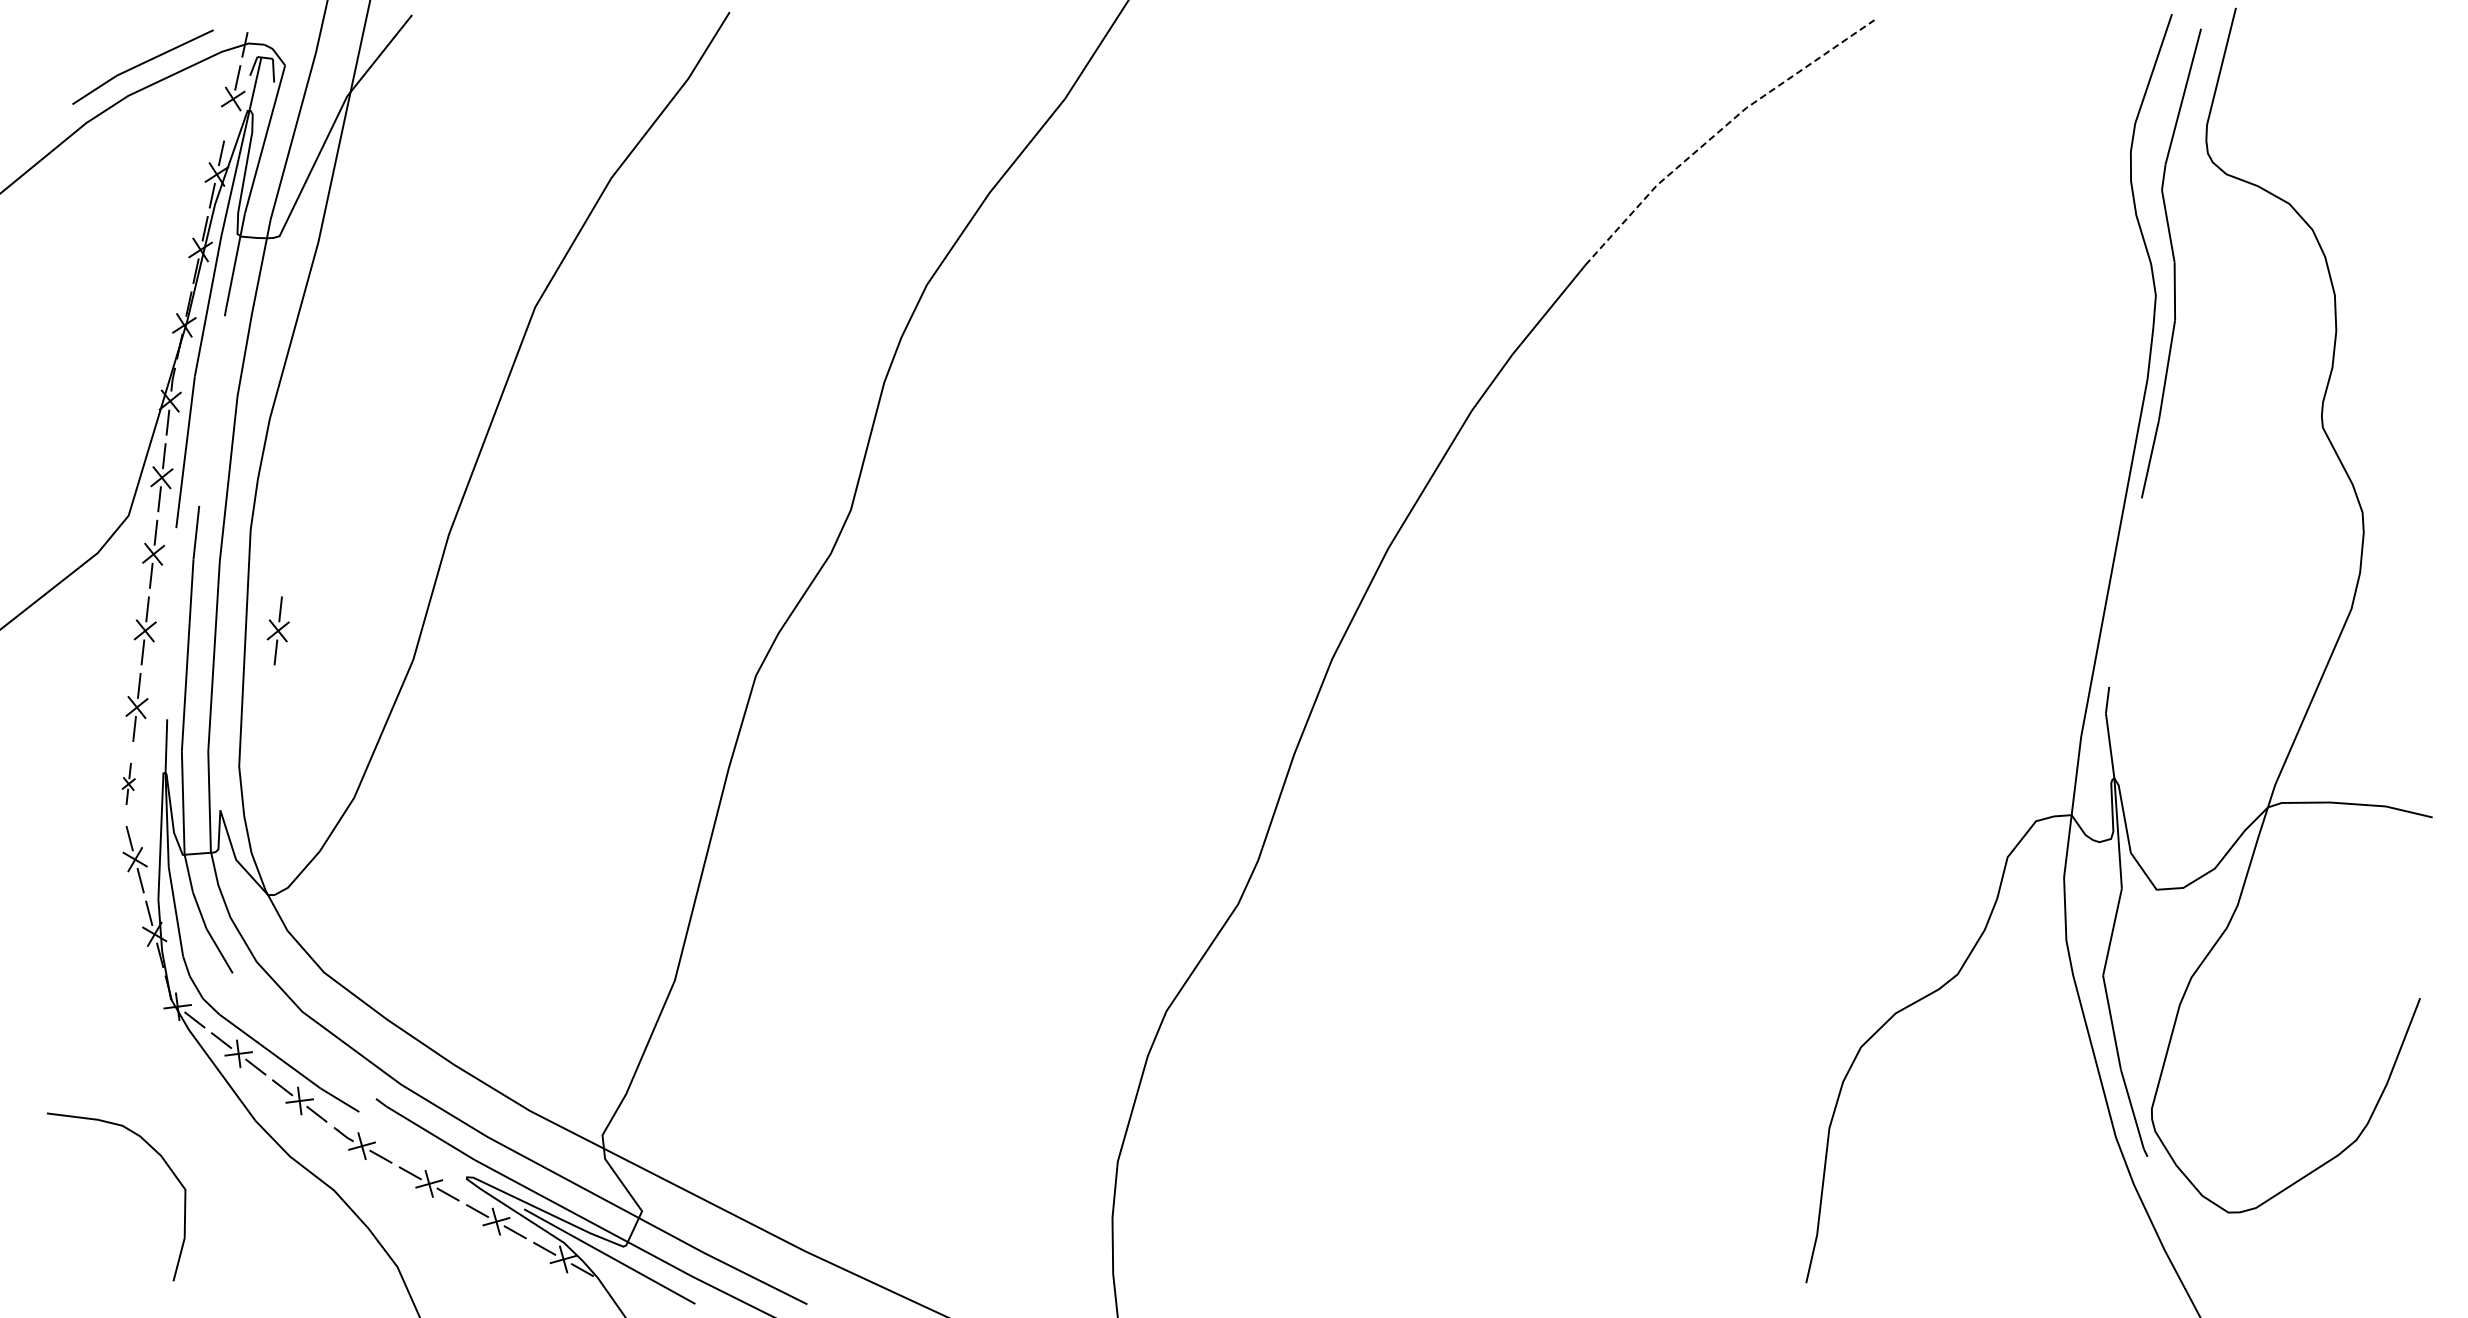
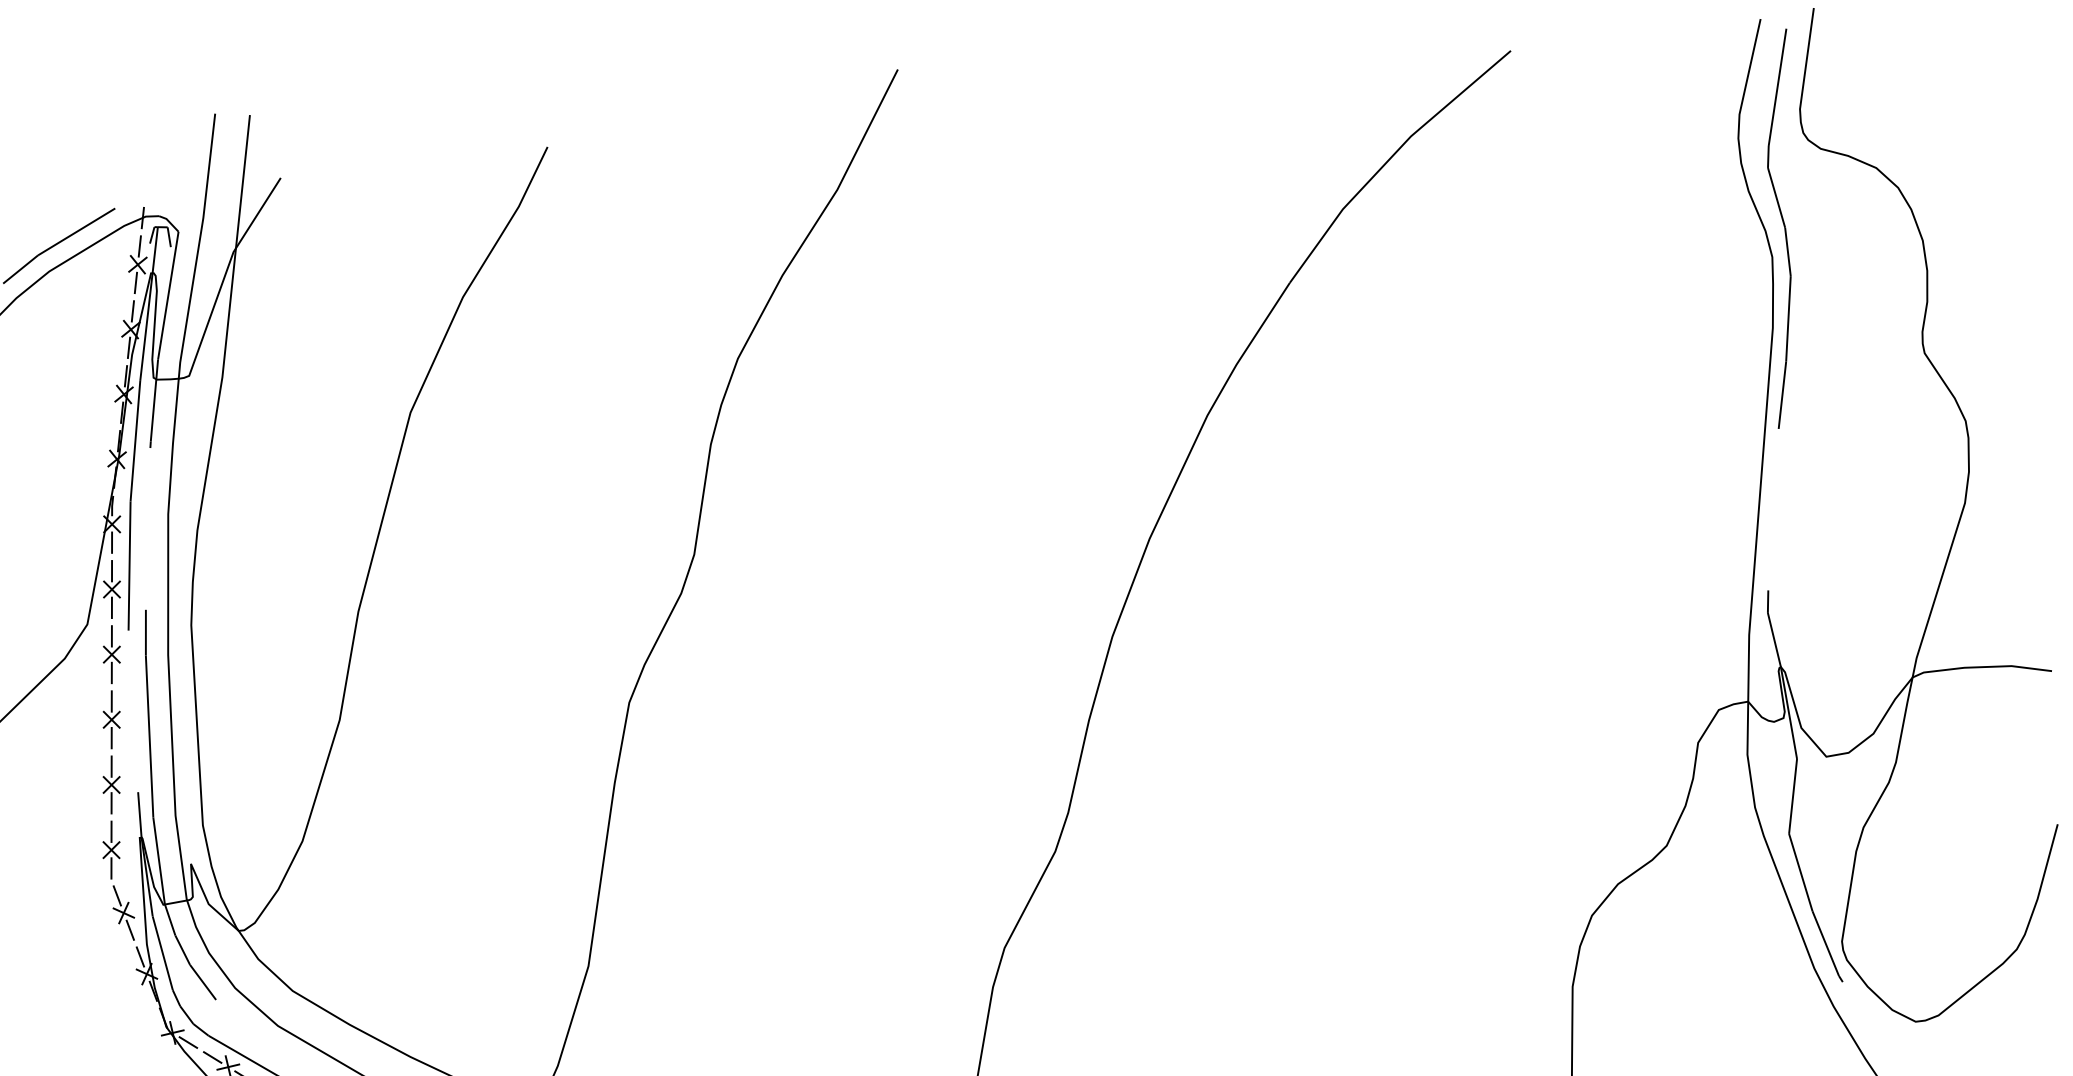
line: (228, 120) -> (135, 283), added
line: (1719, 131) -> (1390, 158), dashed -> solid
part: (277, 630) -> (222, 707), removed
part: (128, 783) -> (111, 849), size x1.67

